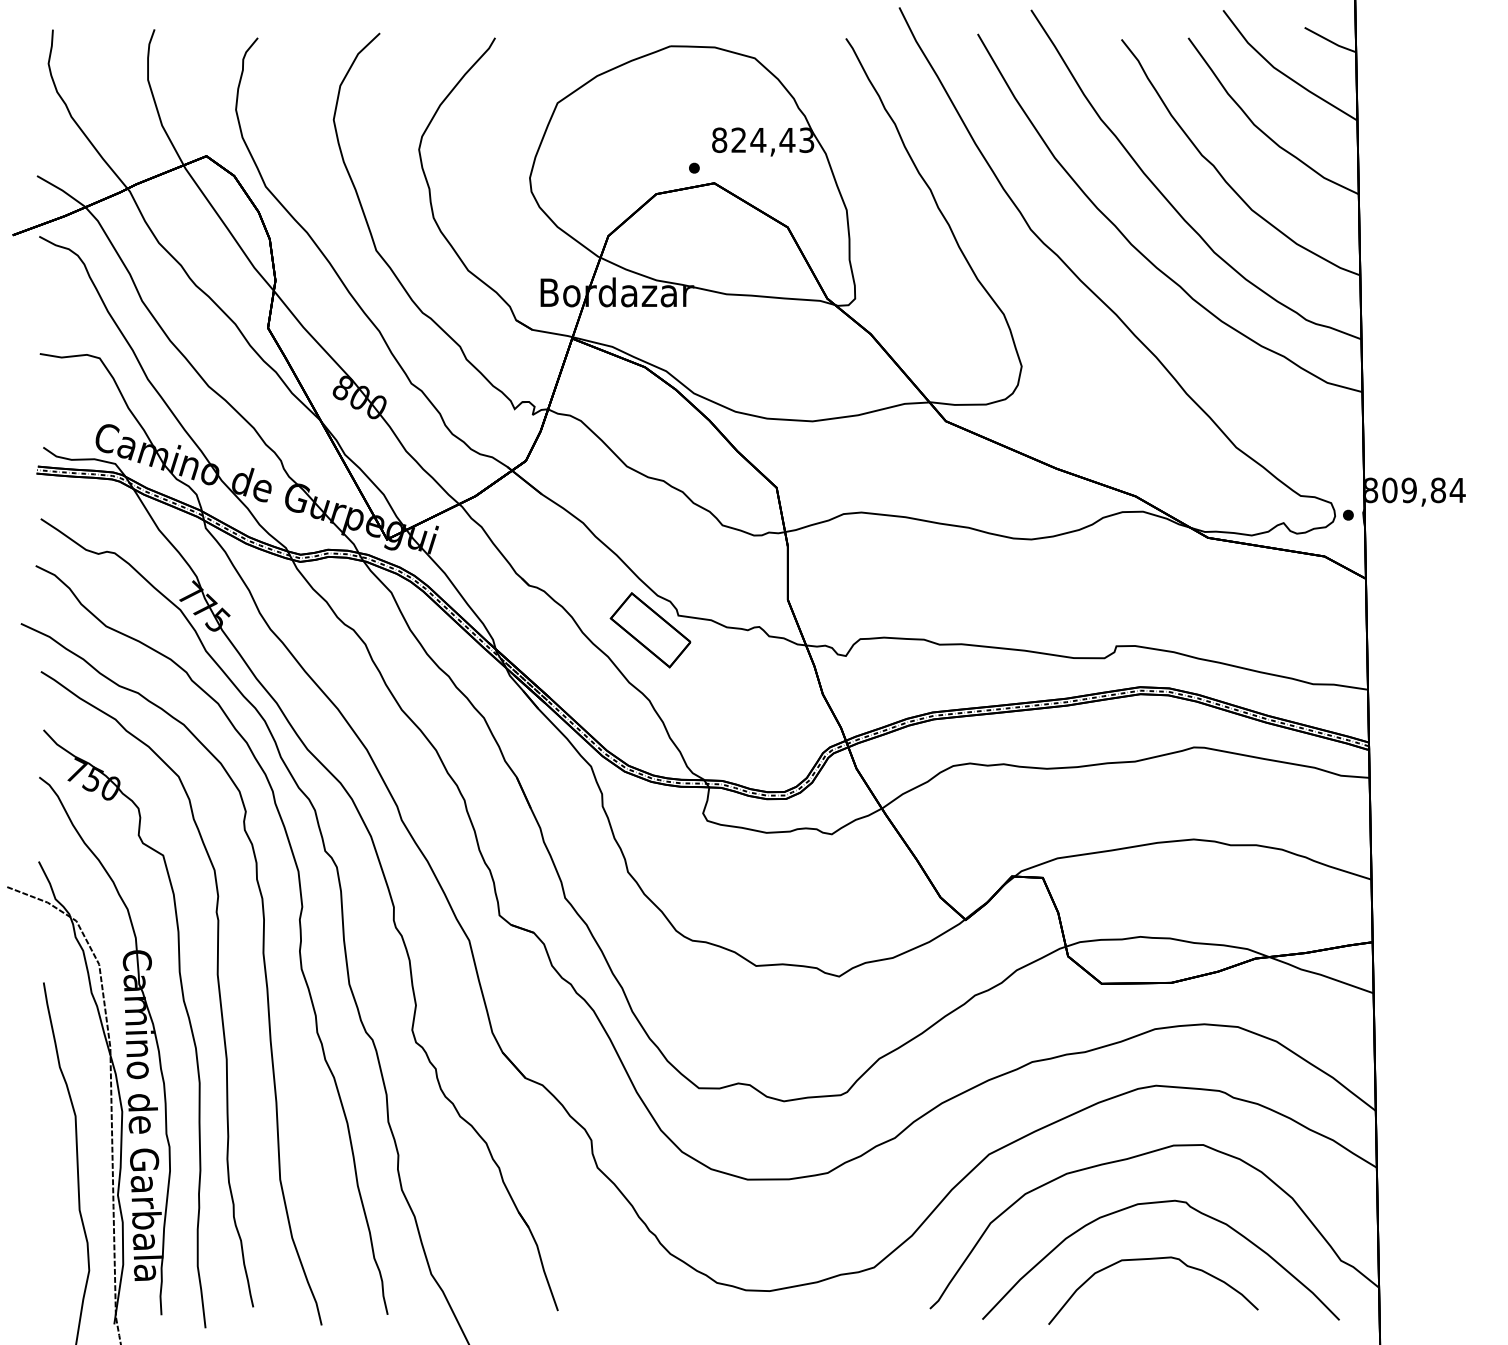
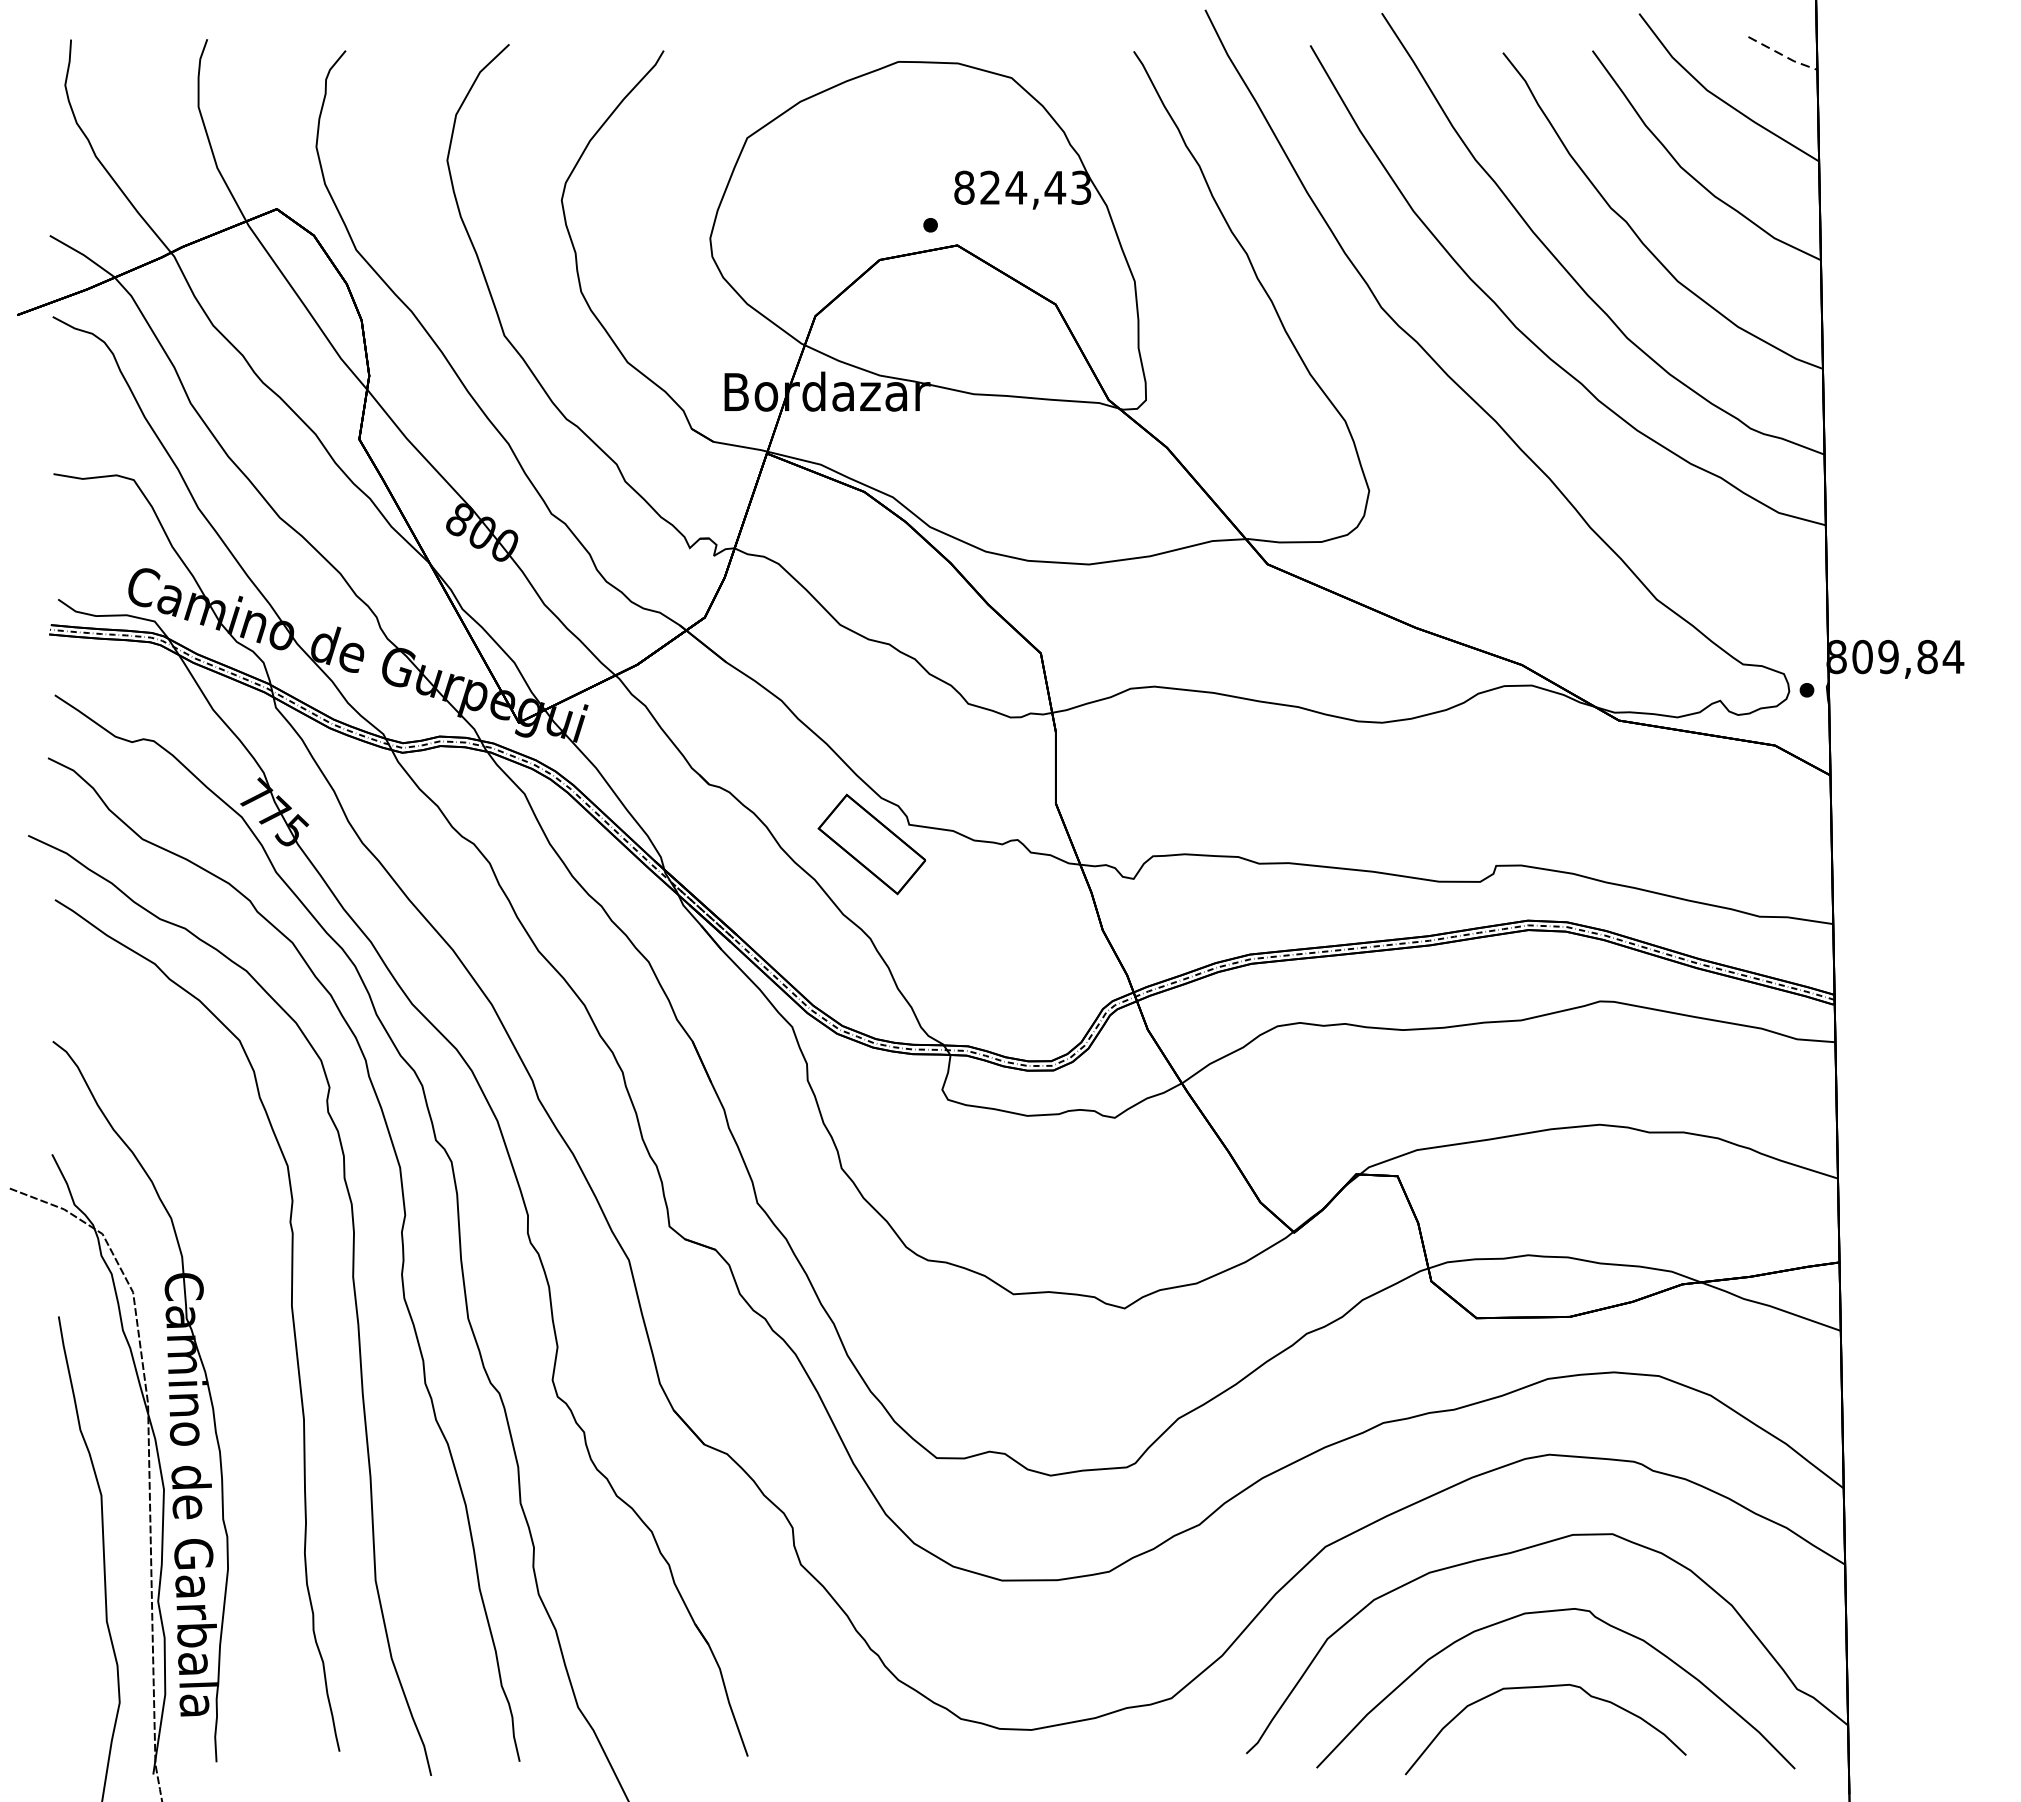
line: (1330, 41) -> (1783, 55), solid -> dashed
part: (184, 1007) -> (247, 1349), removed

